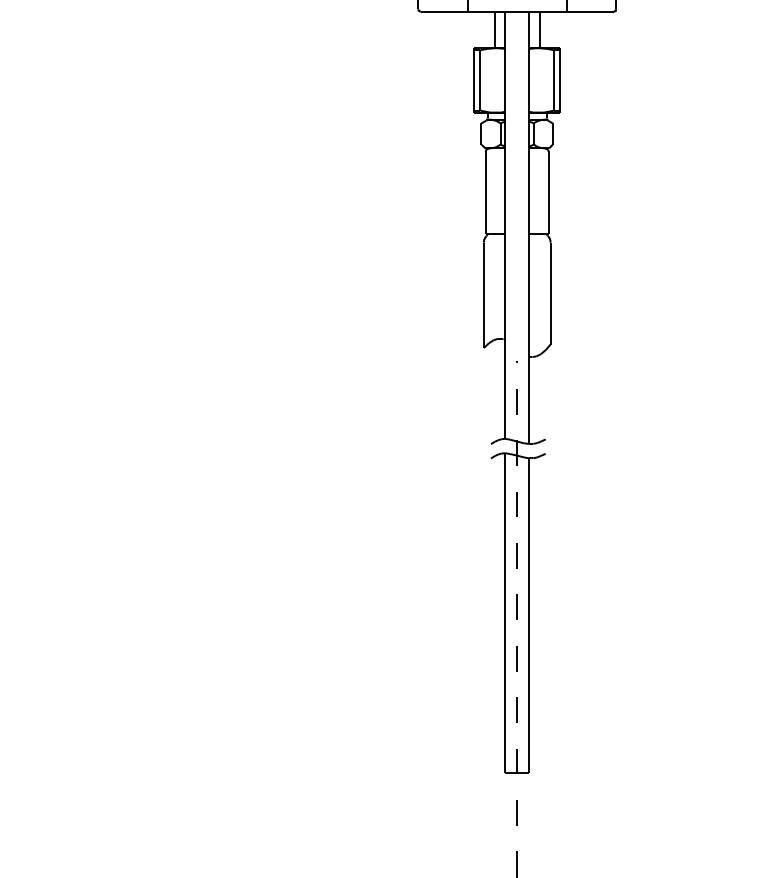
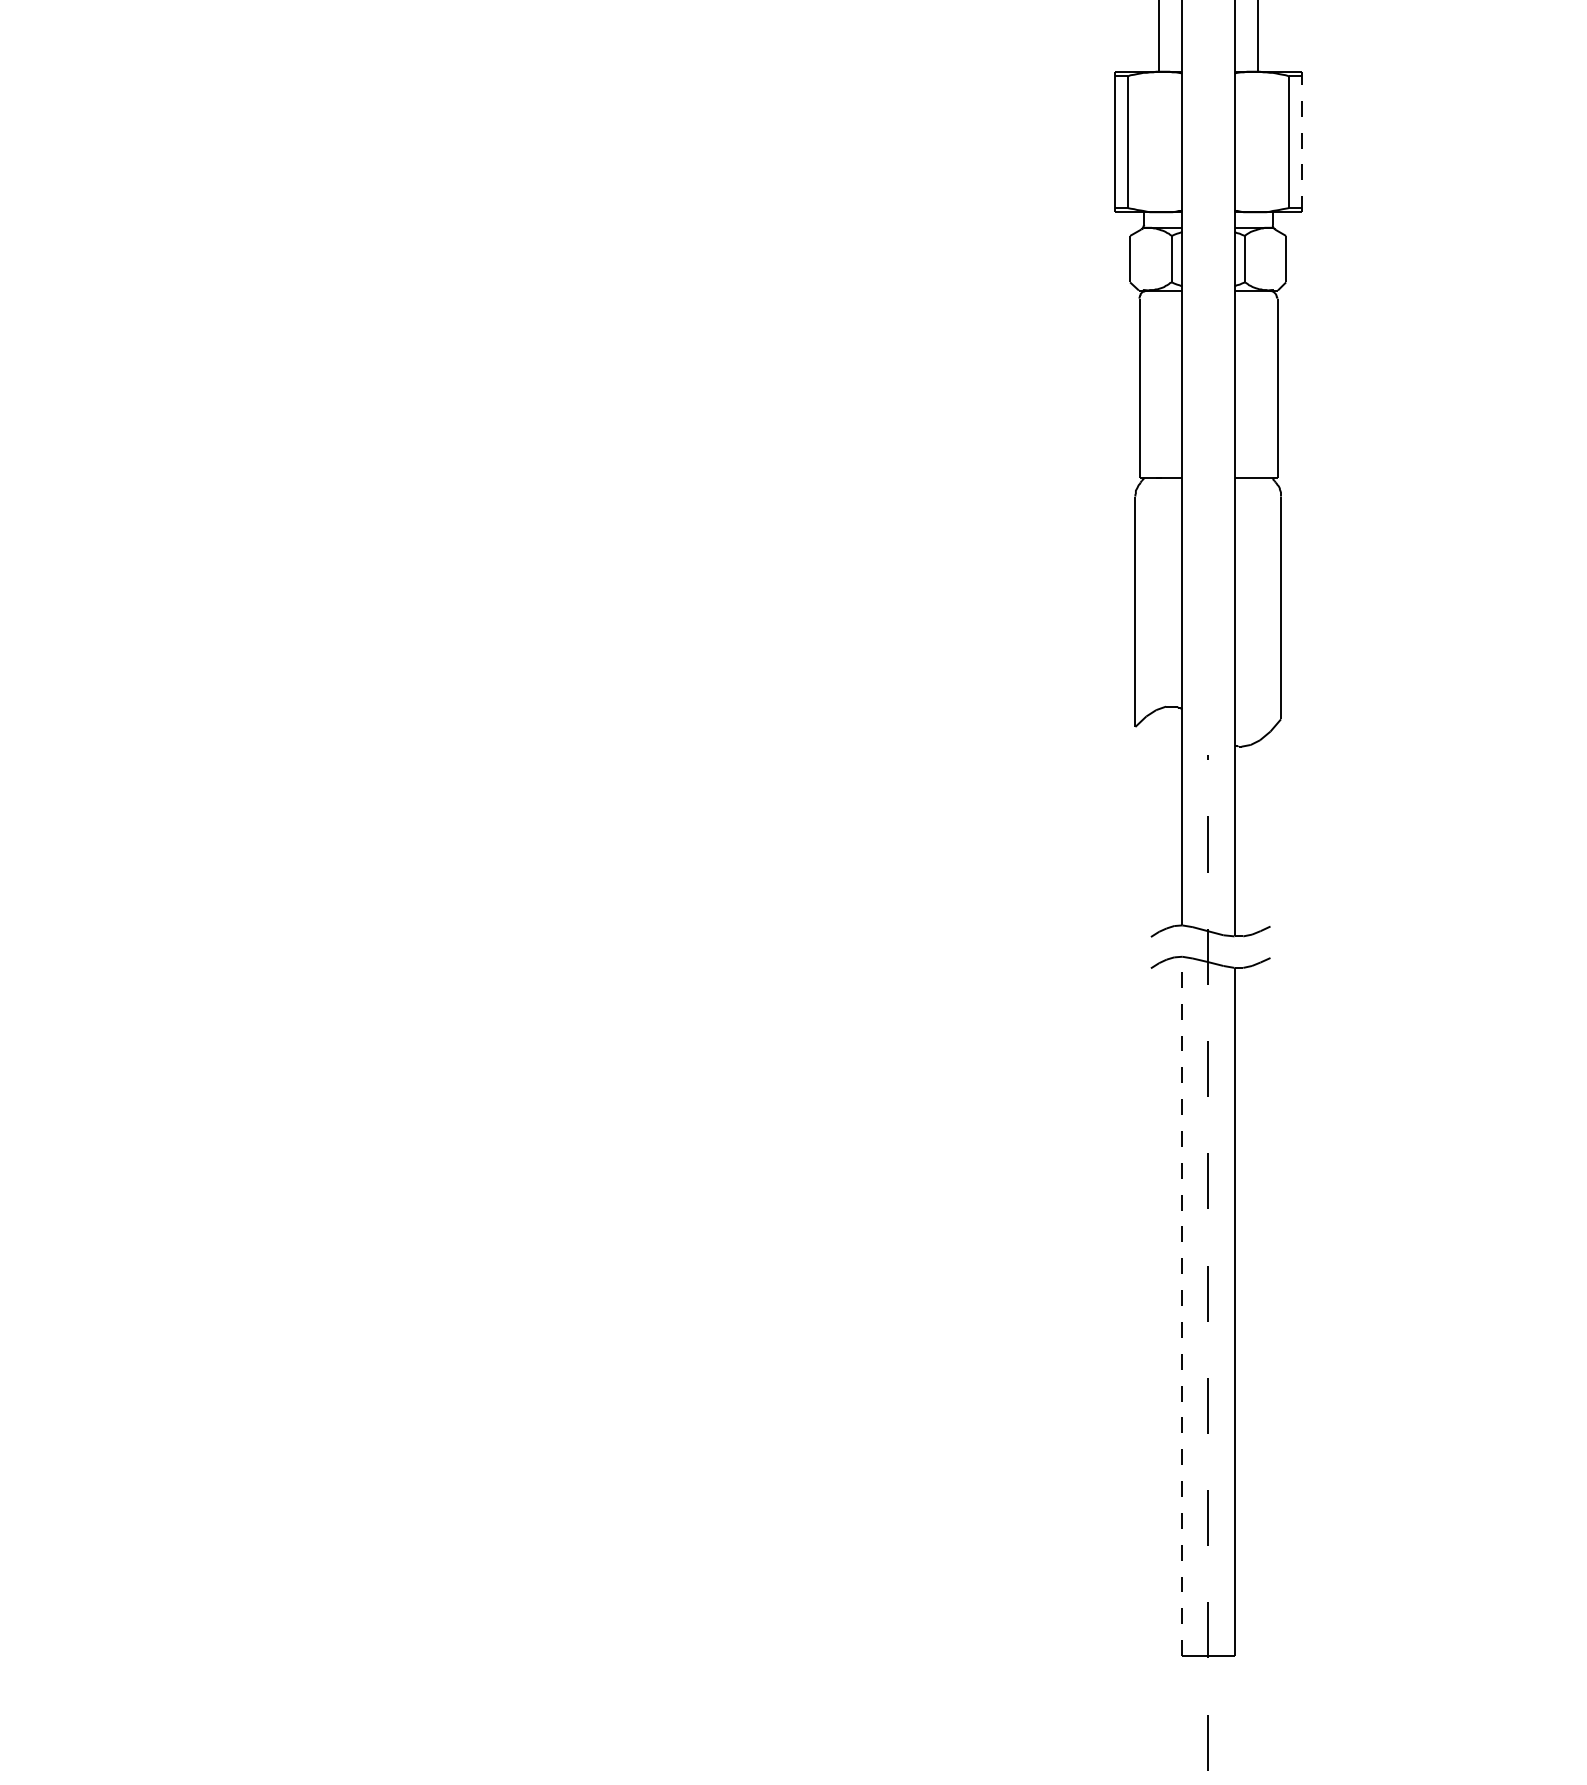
line: (560, 79) -> (1302, 139), solid -> dashed
line: (505, 613) -> (1182, 1307), solid -> dashed

